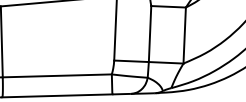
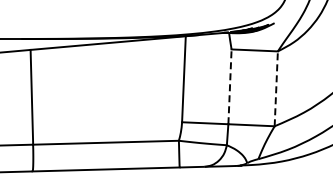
line: (150, 33) -> (230, 86), solid -> dashed
line: (184, 35) -> (276, 88), solid -> dashed

